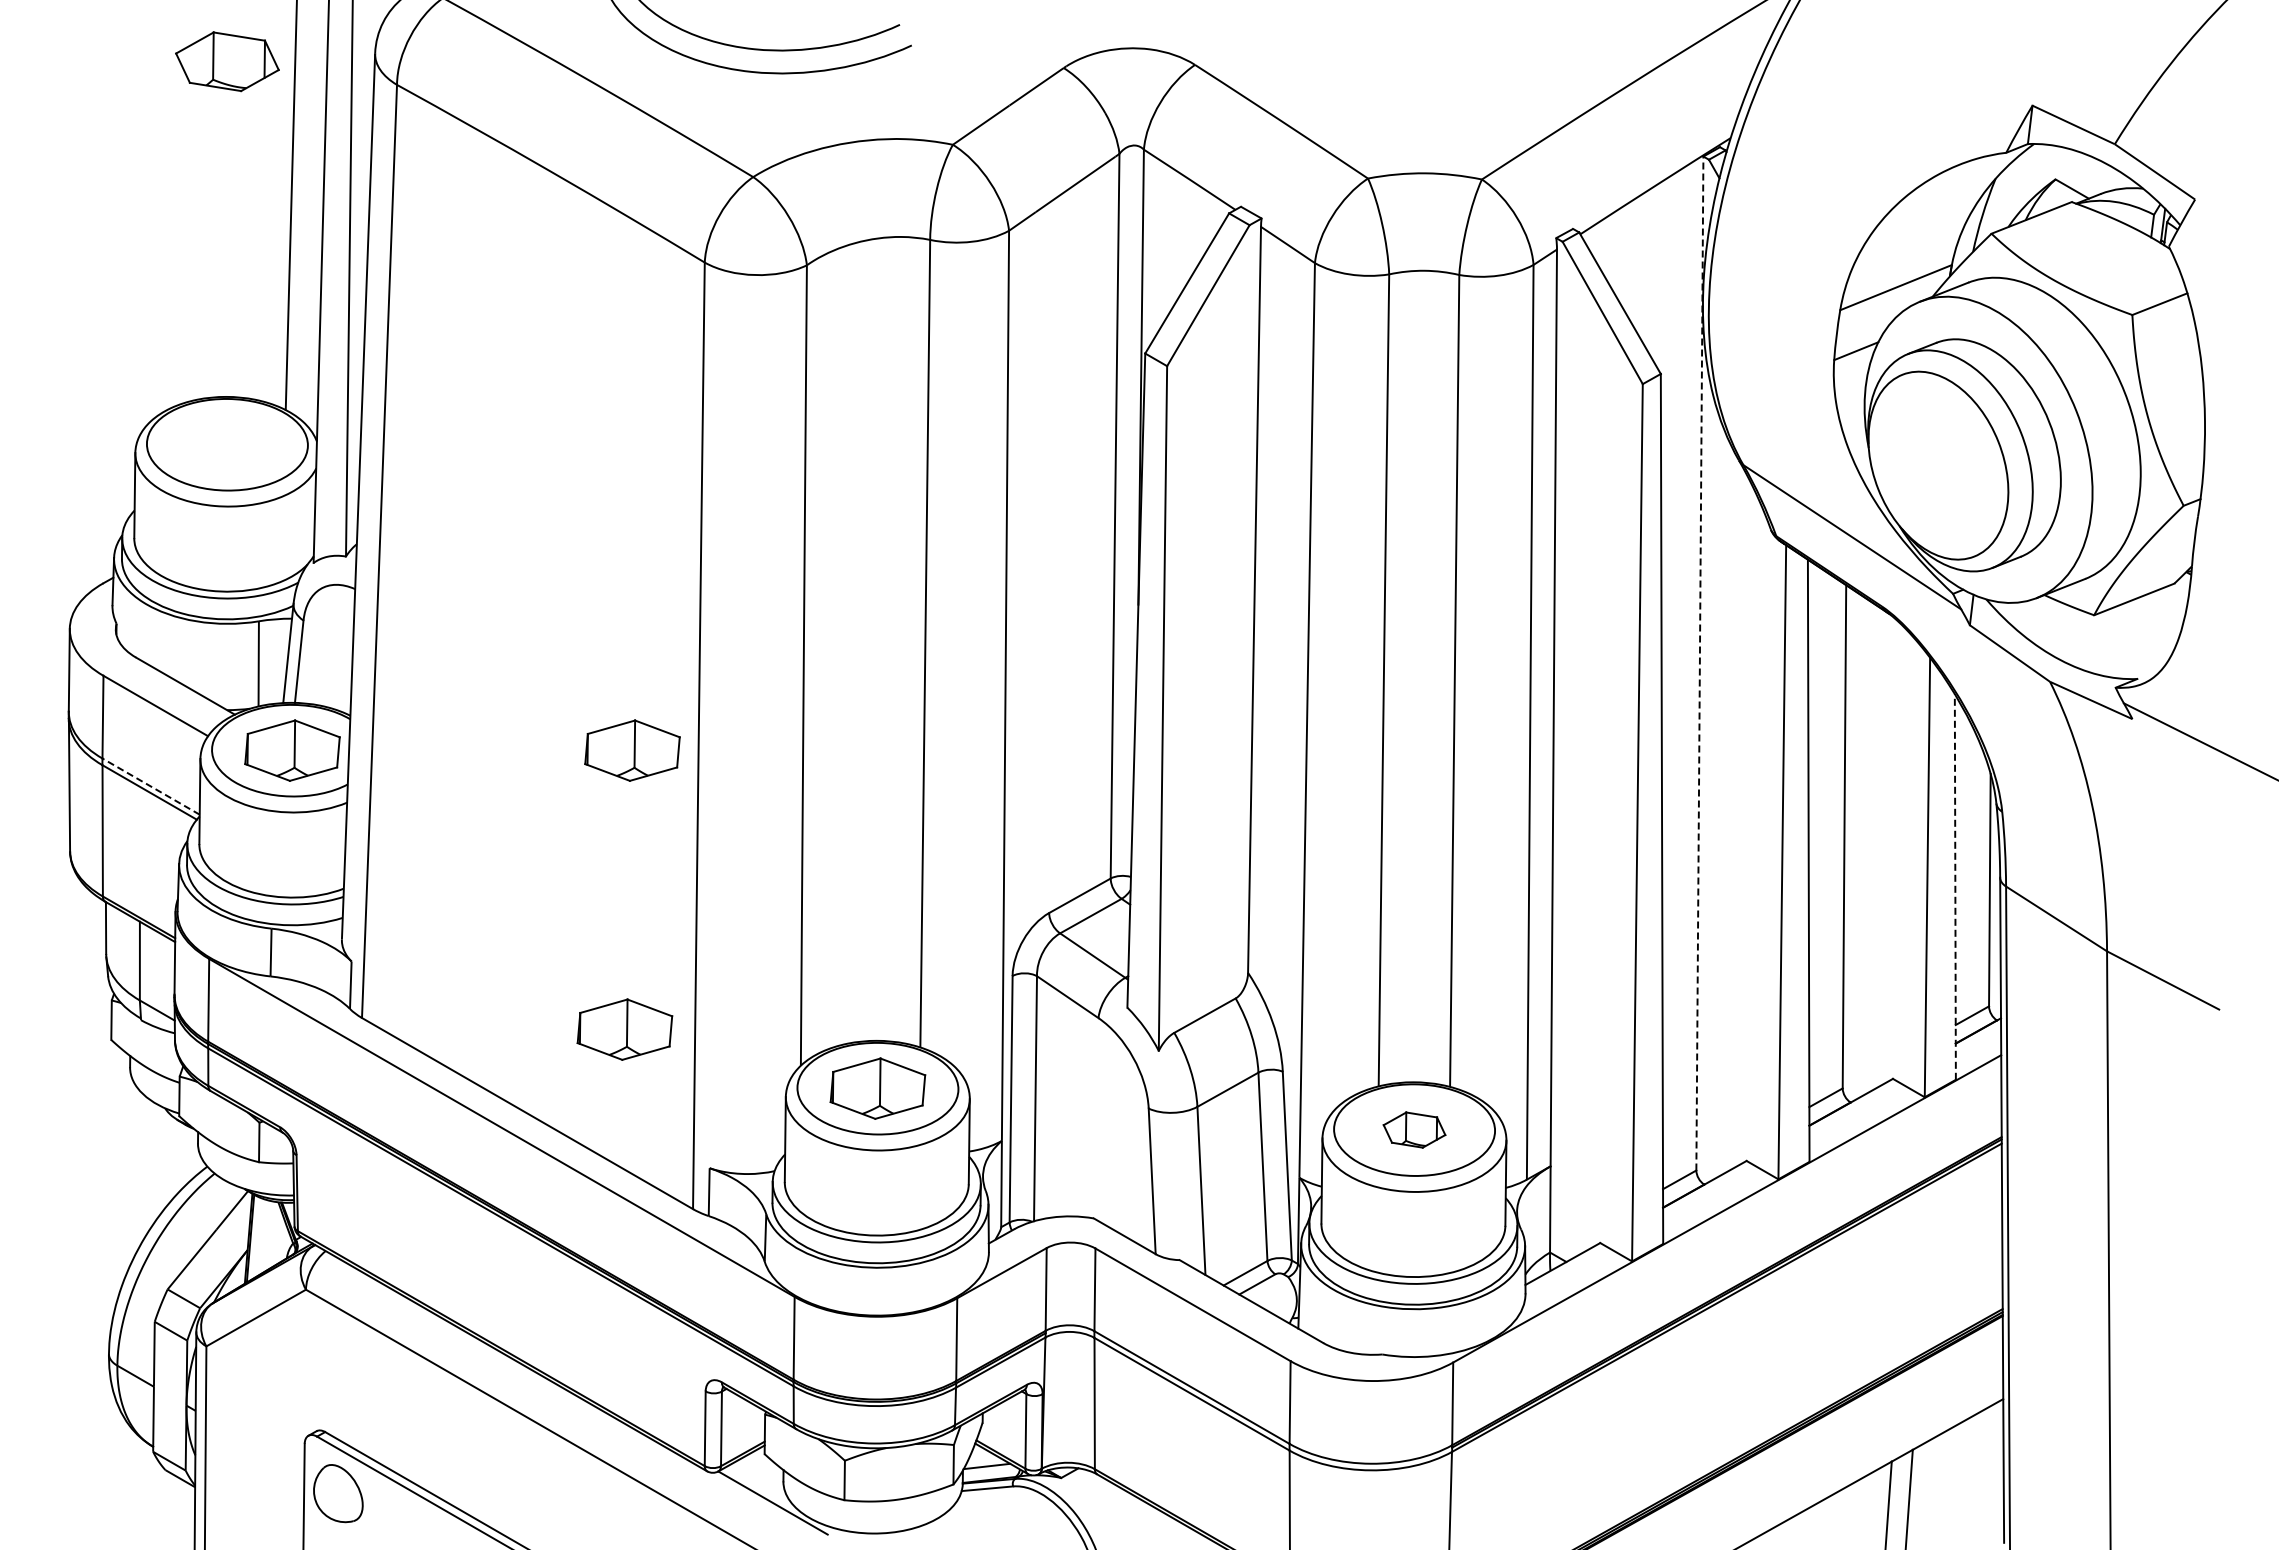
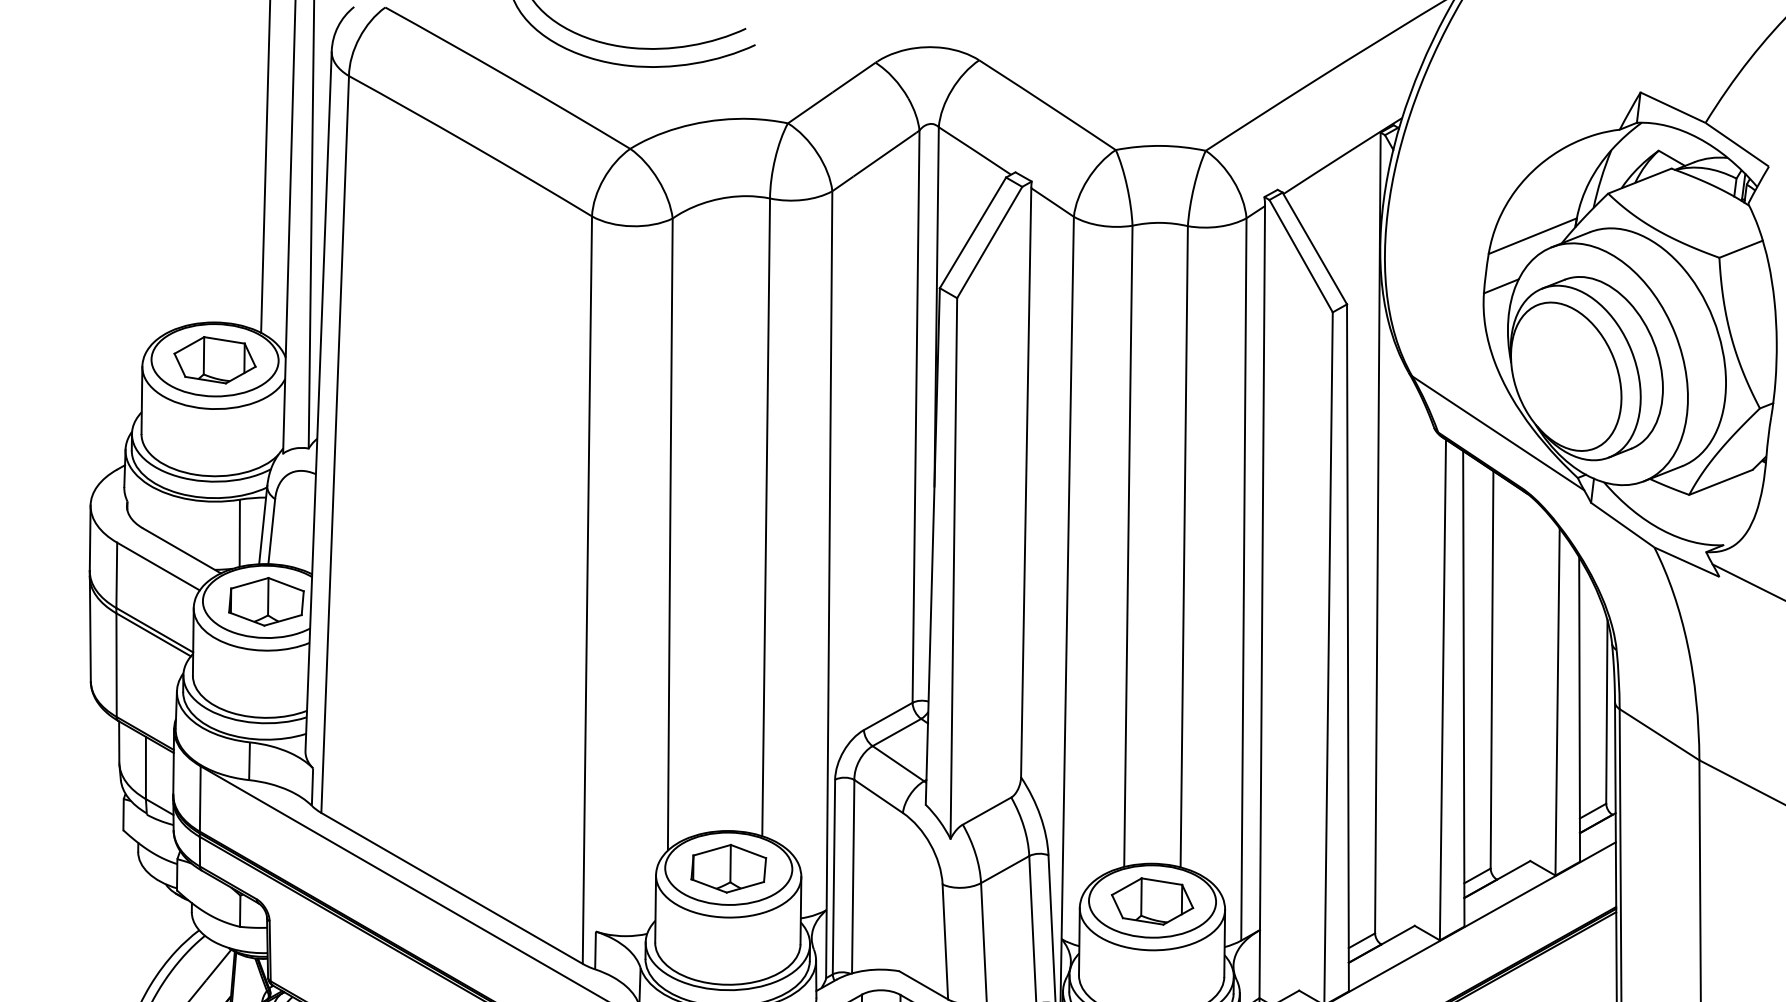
part: (227, 61) -> (215, 360), moved
line: (1699, 663) -> (1377, 532), dashed -> solid
part: (632, 750) -> (534, 601), removed
line: (150, 786) -> (154, 630), dashed -> solid
line: (1955, 886) -> (1579, 709), dashed -> solid
part: (624, 1029) -> (528, 822), removed
part: (1414, 1129) -> (1152, 900), size x1.67

